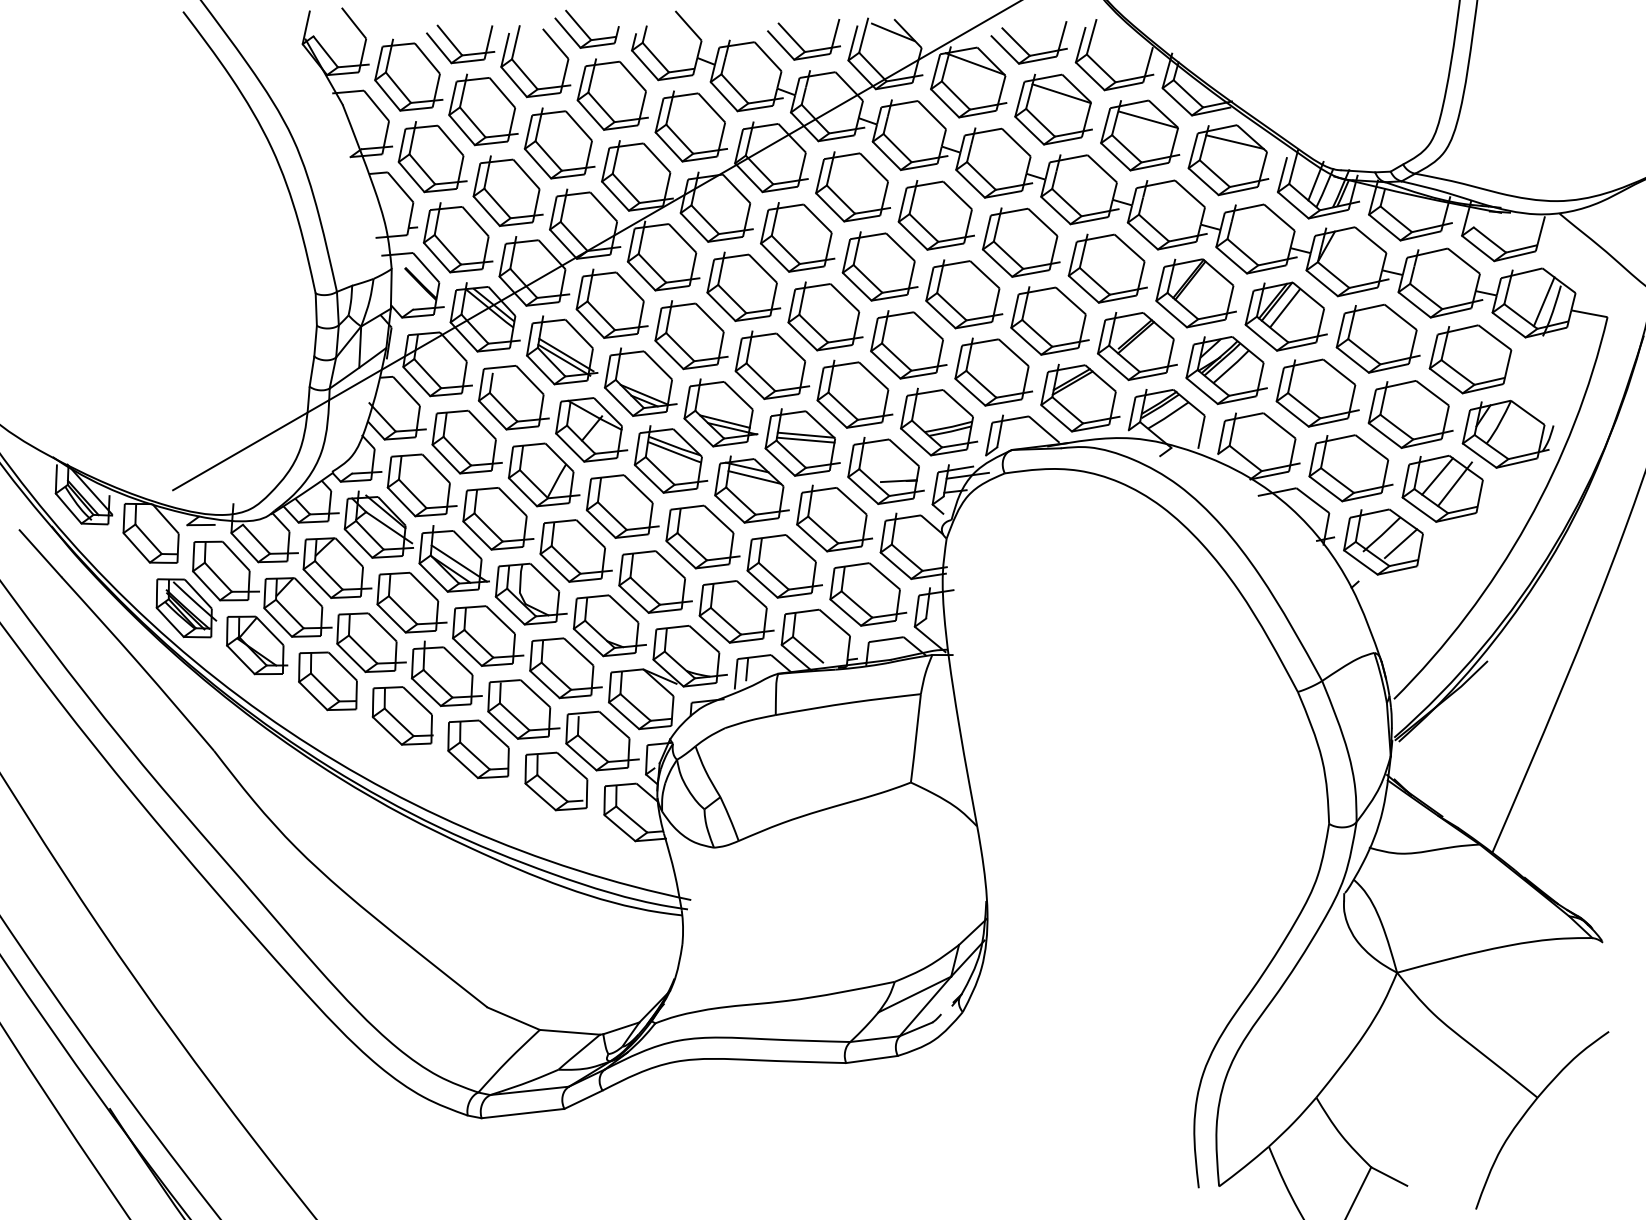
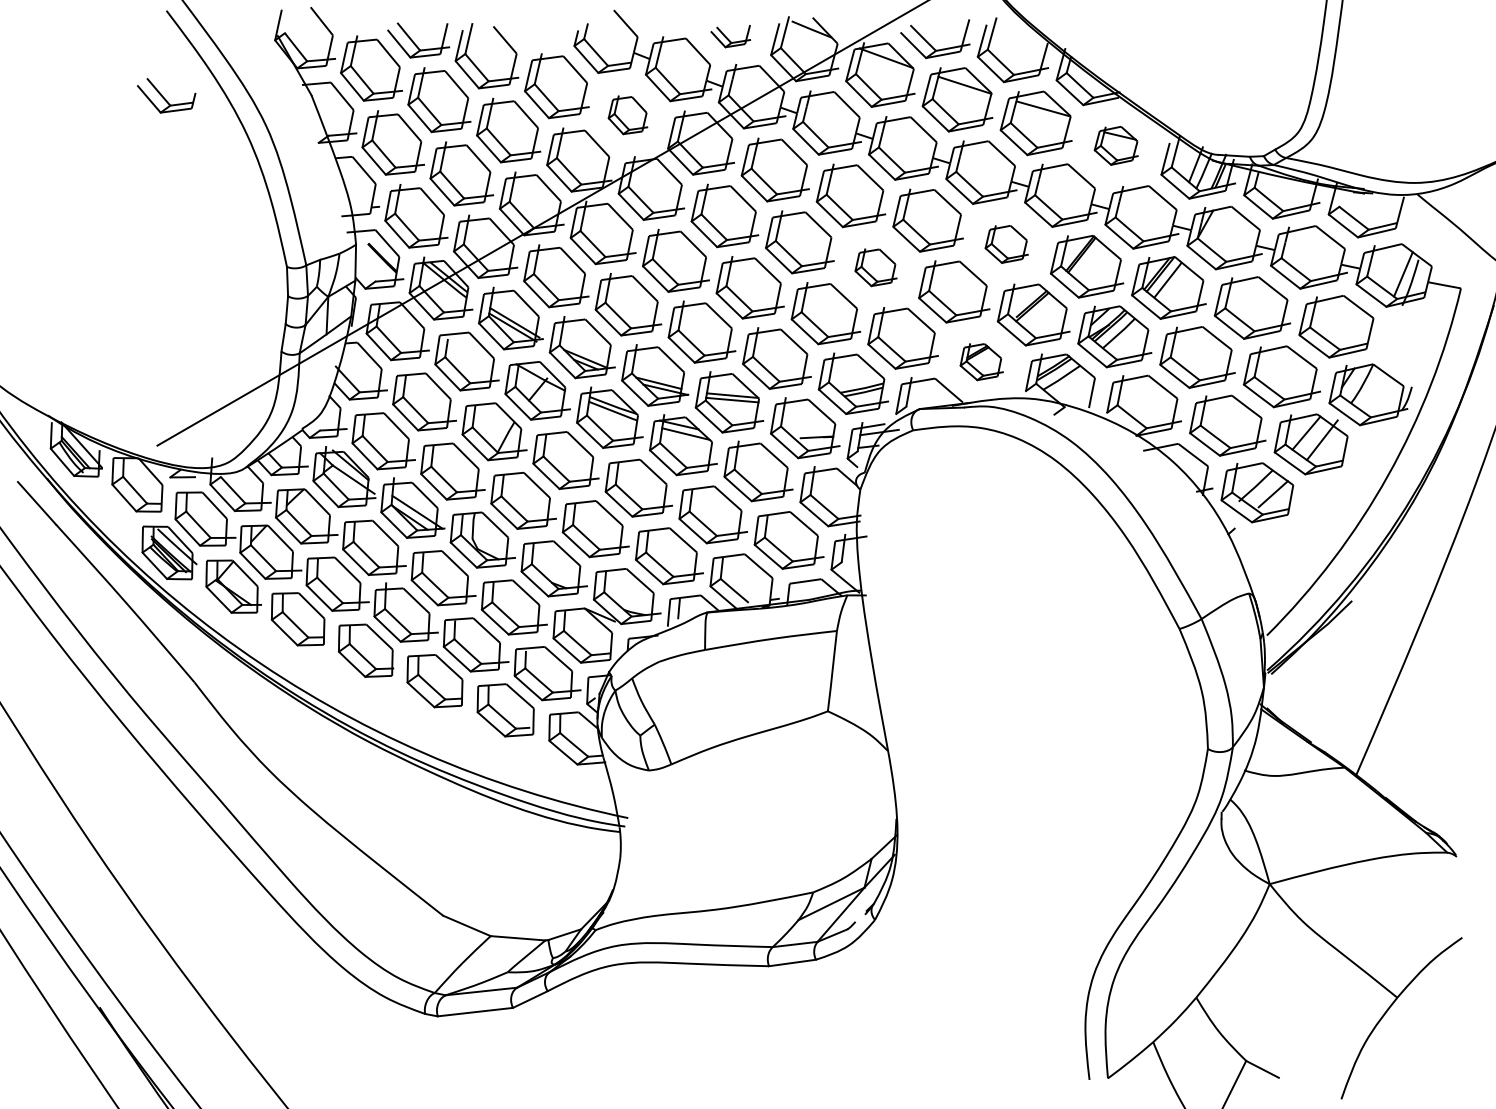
part: (586, 28) -> (166, 95), moved
part: (803, 39) -> (730, 36), size x0.6
part: (690, 125) -> (627, 114), size x0.6
part: (1228, 159) -> (1116, 145), size x0.6
part: (1107, 268) -> (1006, 244), size x0.6
part: (963, 294) -> (875, 267), size x0.6
part: (1079, 397) -> (981, 361), size x0.6

